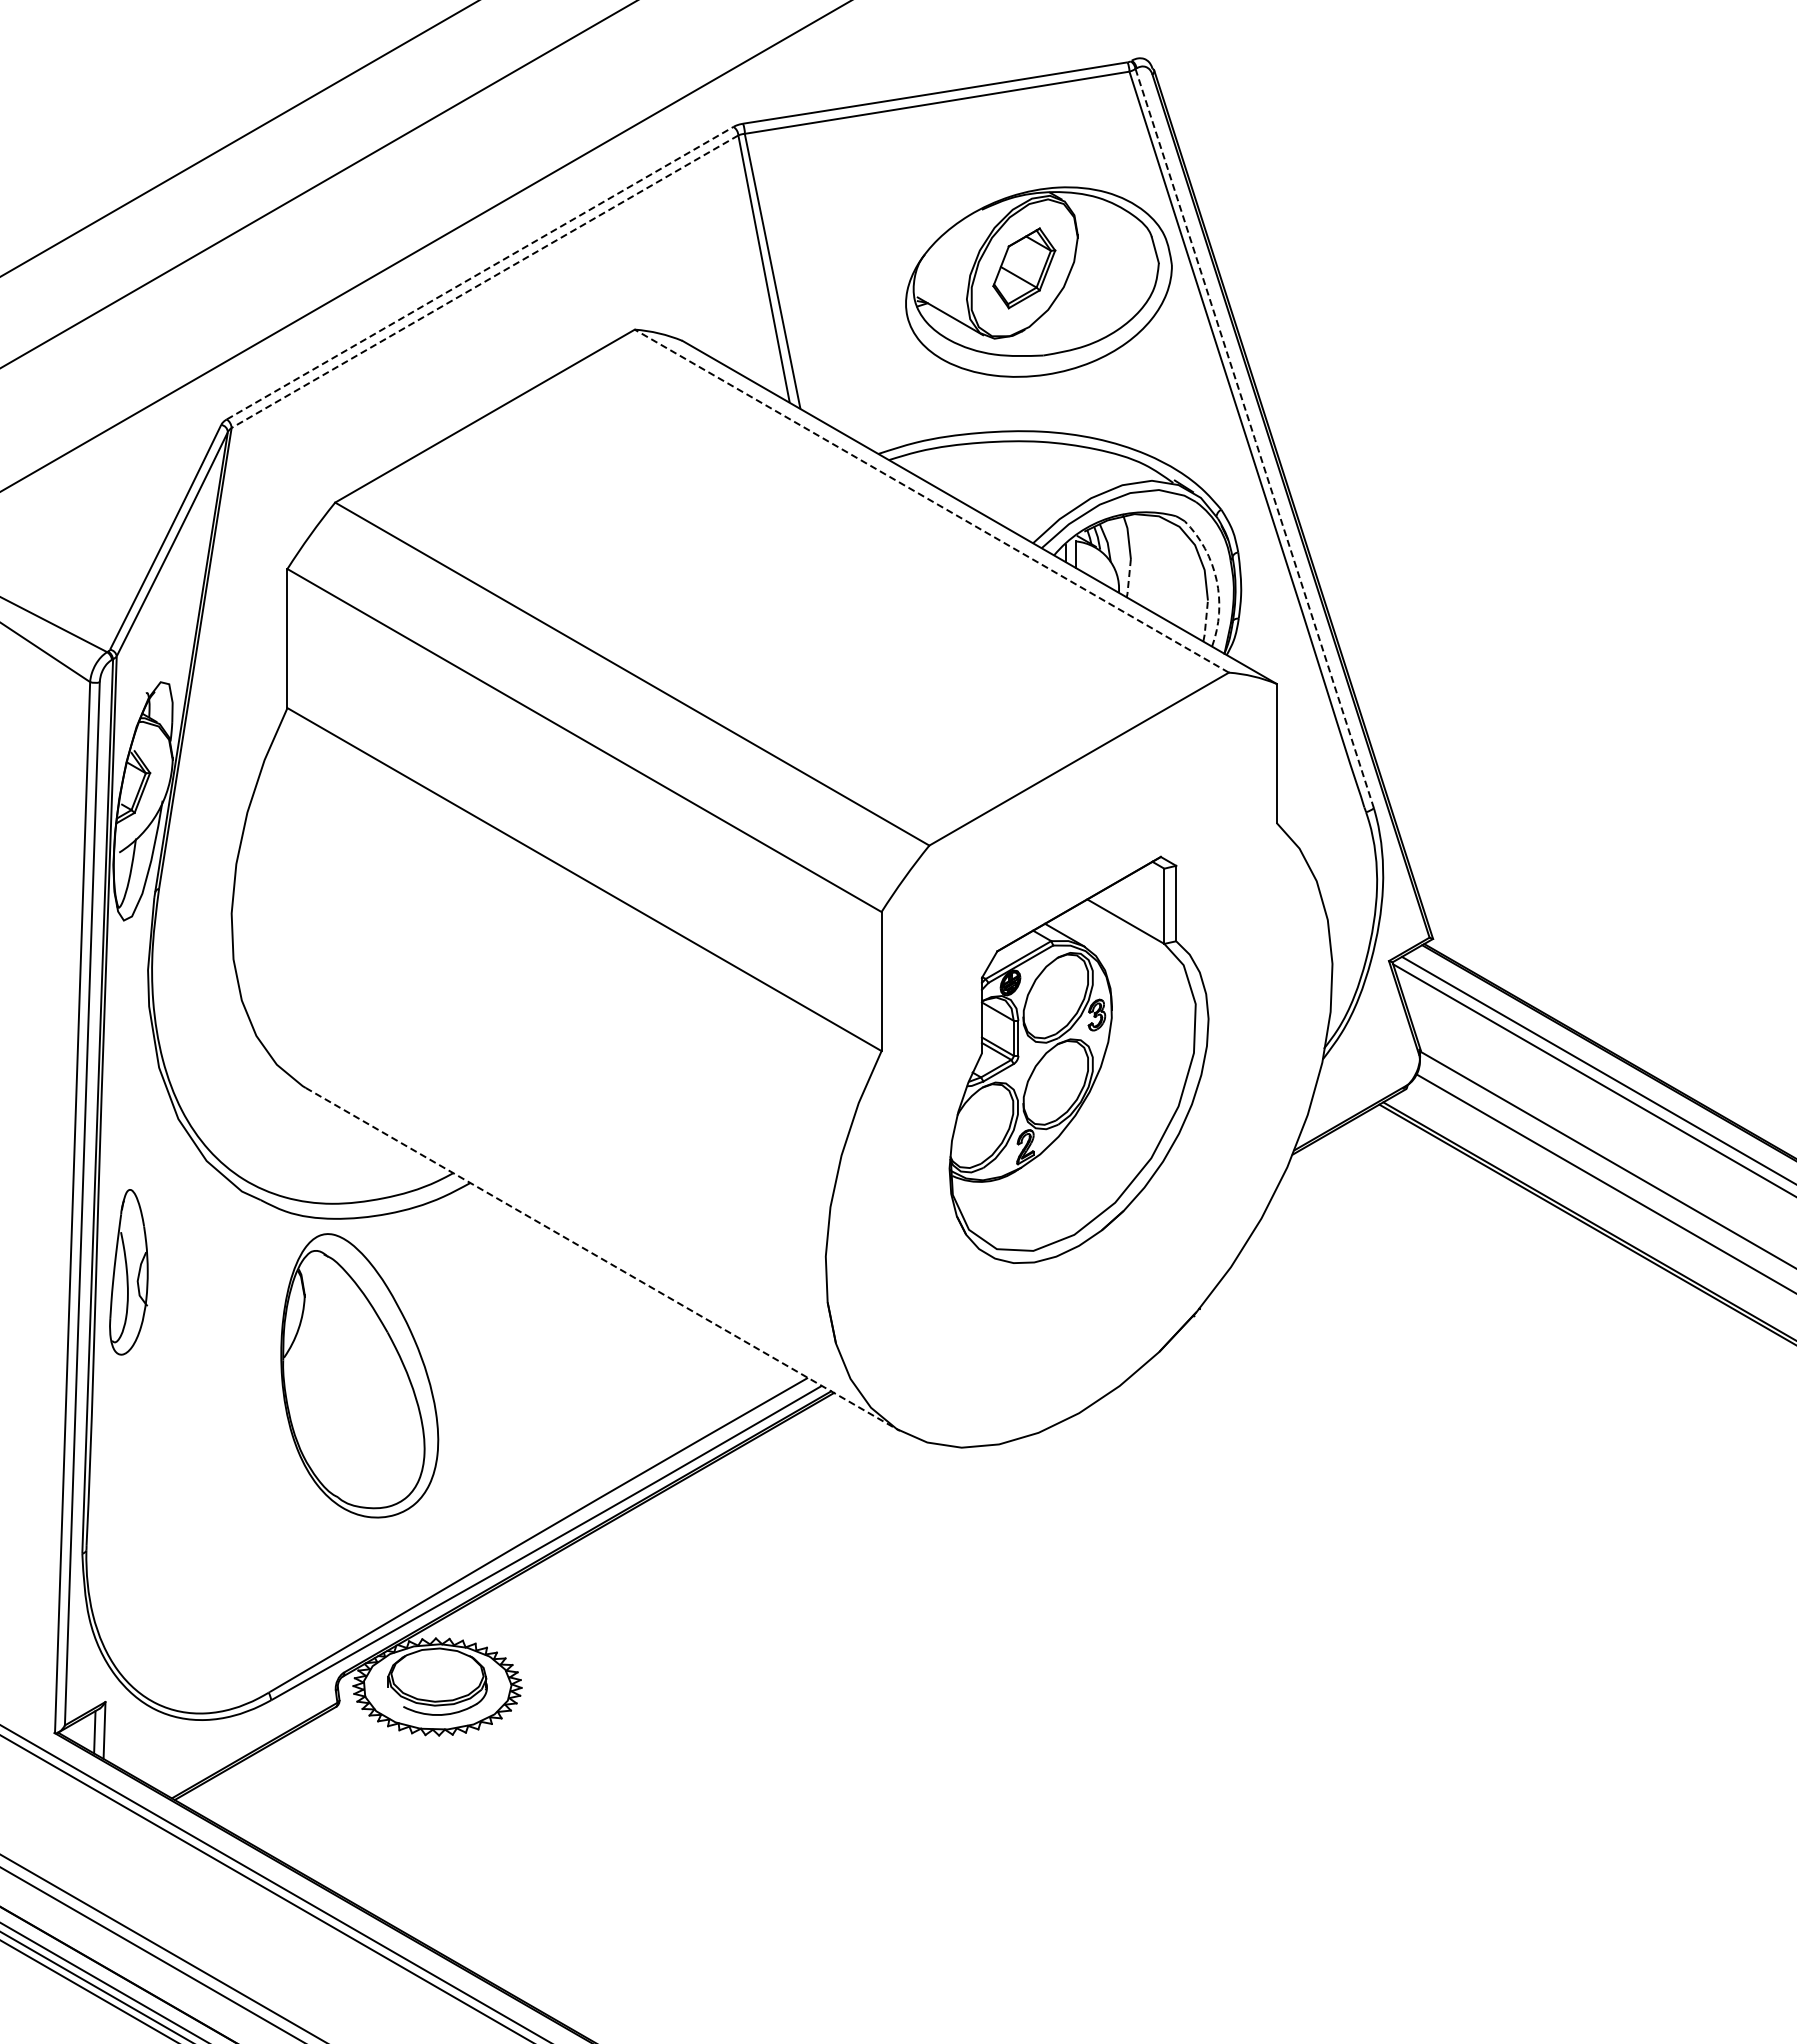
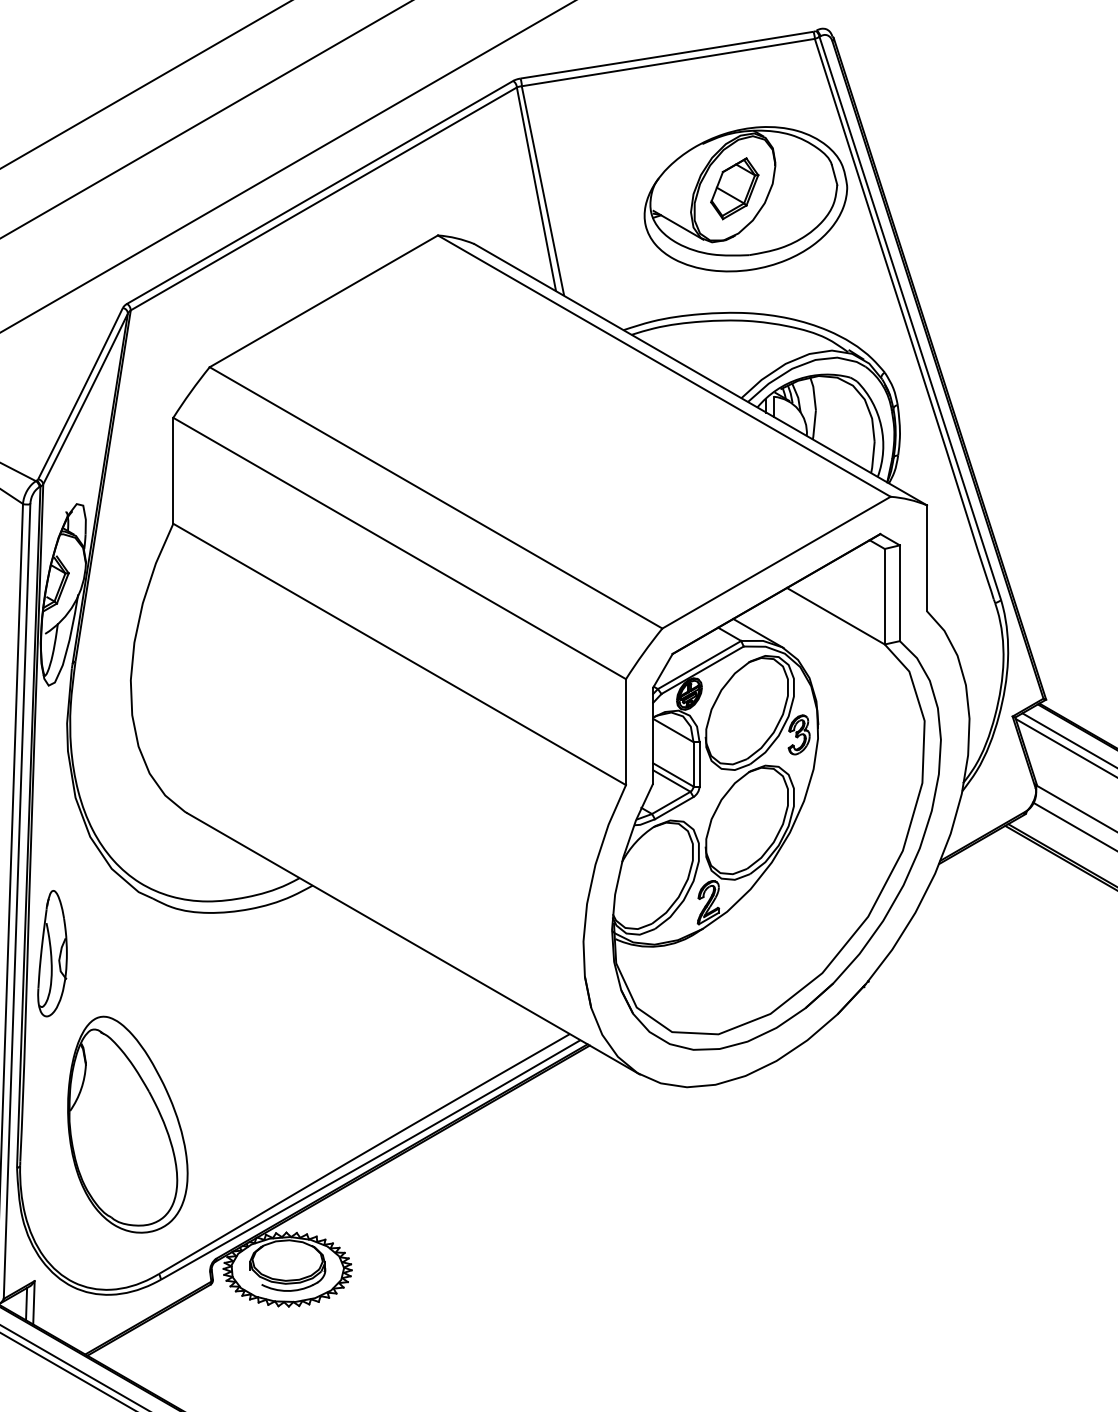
line: (480, 273) -> (320, 192), dashed -> solid
line: (485, 281) -> (324, 198), dashed -> solid
line: (1255, 439) -> (910, 319), dashed -> solid
line: (931, 500) -> (664, 365), dashed -> solid
line: (1128, 579) -> (814, 425), dashed -> solid
arc: (1216, 580) -> (881, 426), dashed -> solid
line: (1205, 621) -> (872, 457), dashed -> solid
part: (1078, 1059) -> (776, 791), size x1.67
line: (603, 1259) -> (414, 943), dashed -> solid
part: (359, 1375) -> (127, 1124), moved

